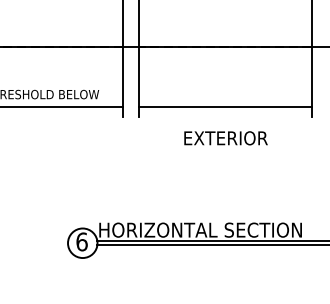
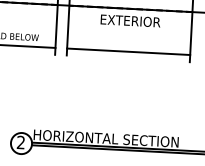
text: (225, 138) -> (130, 21), moved
text: (81, 241) -> (20, 142), 6 -> 2

